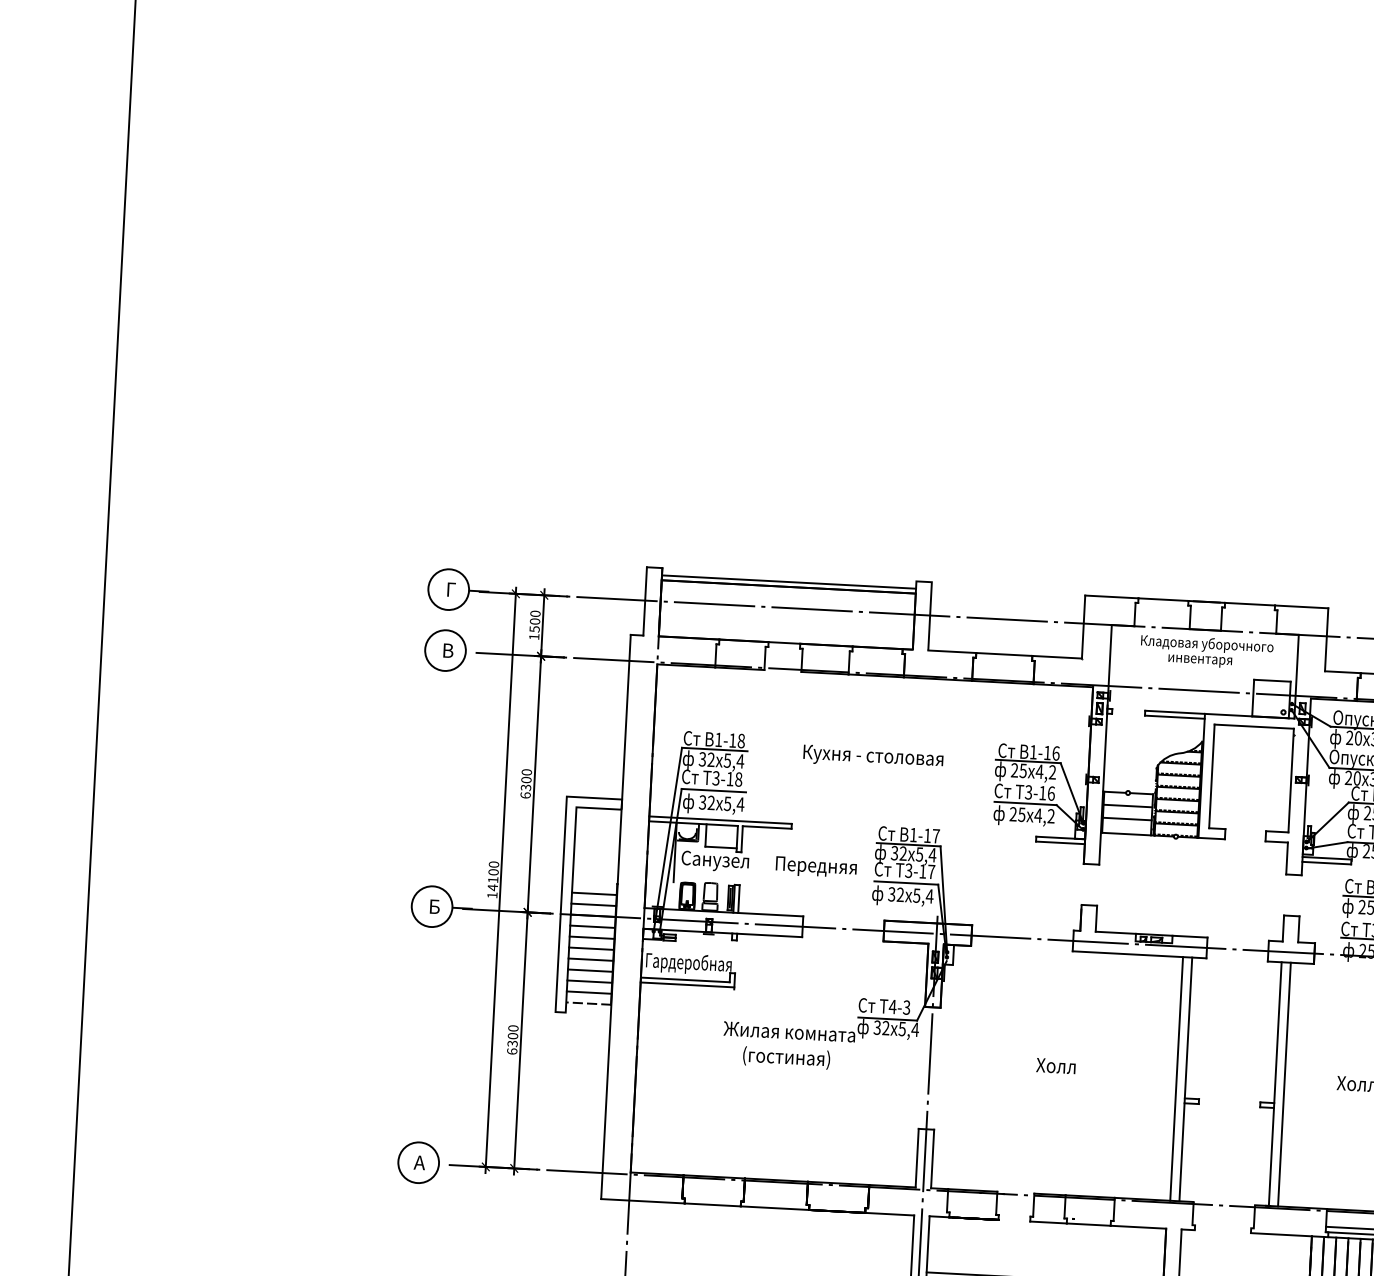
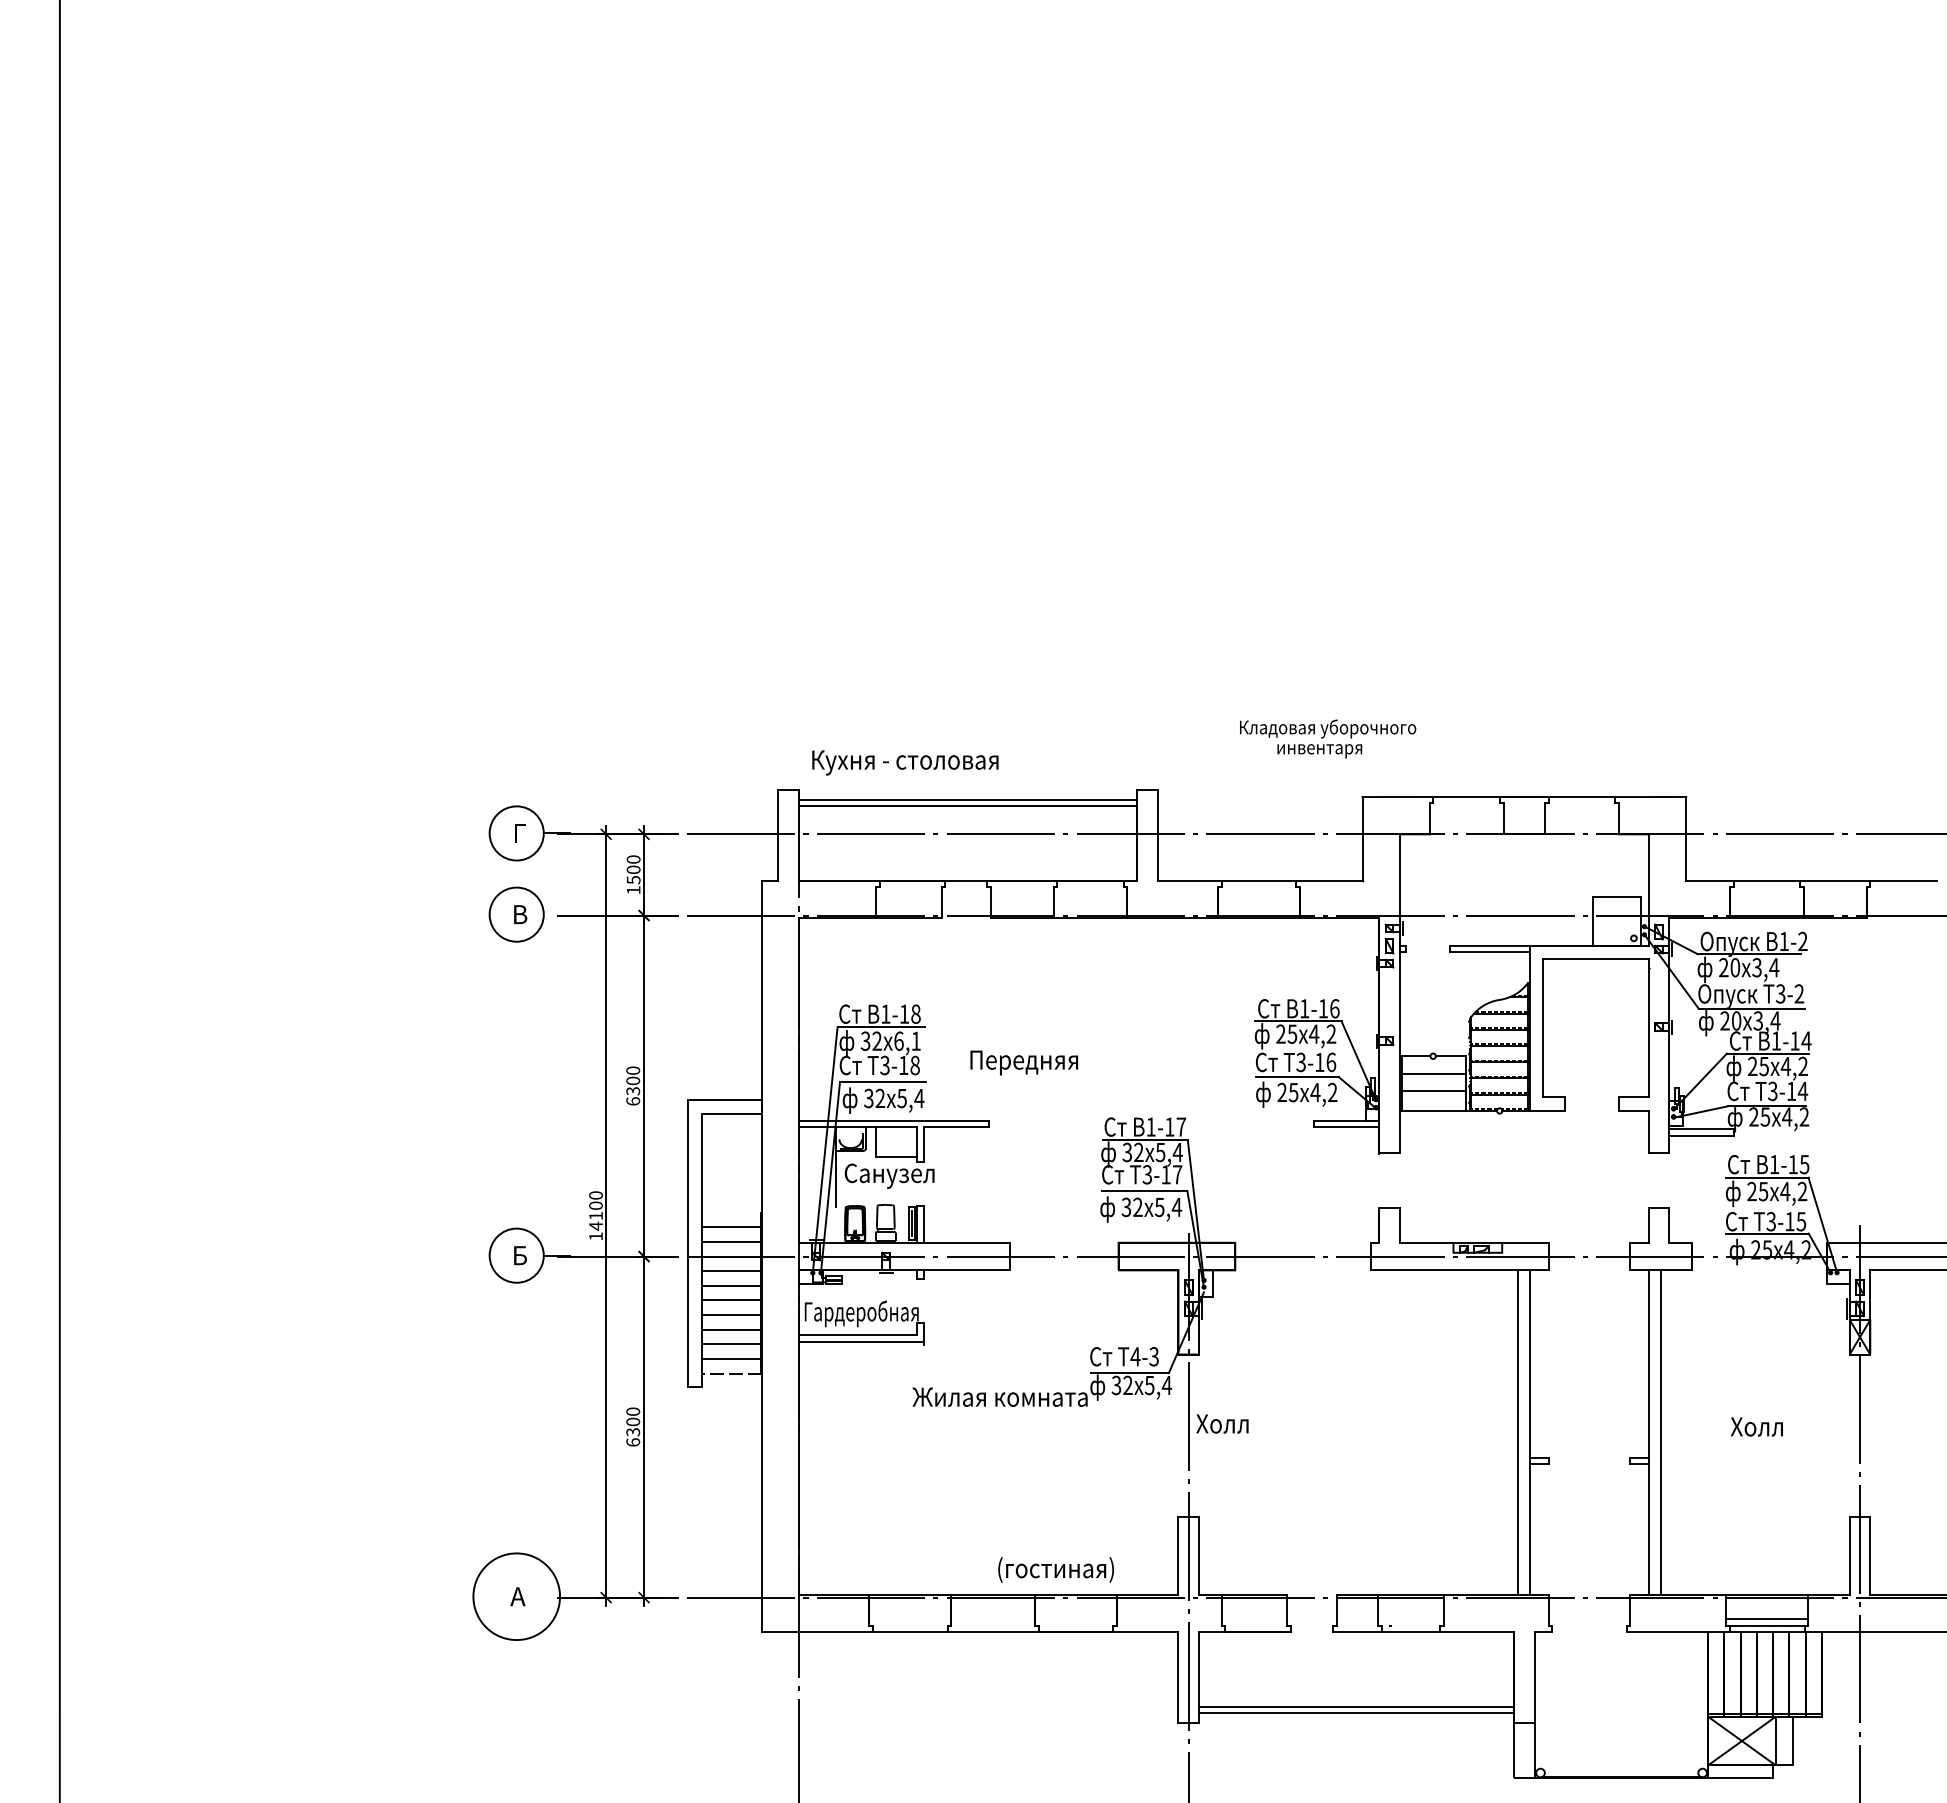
text: (1207, 652) -> (1328, 738), moved
text: (873, 757) -> (905, 762), moved
text: (734, 760) -> (907, 1040), 5,4 -> 6,1
text: (815, 867) -> (1023, 1062), moved
text: (786, 1057) -> (1055, 1569), moved
text: (1056, 1065) -> (1222, 1423), moved
circle: (418, 1162) -> (516, 1596), size x1.6

